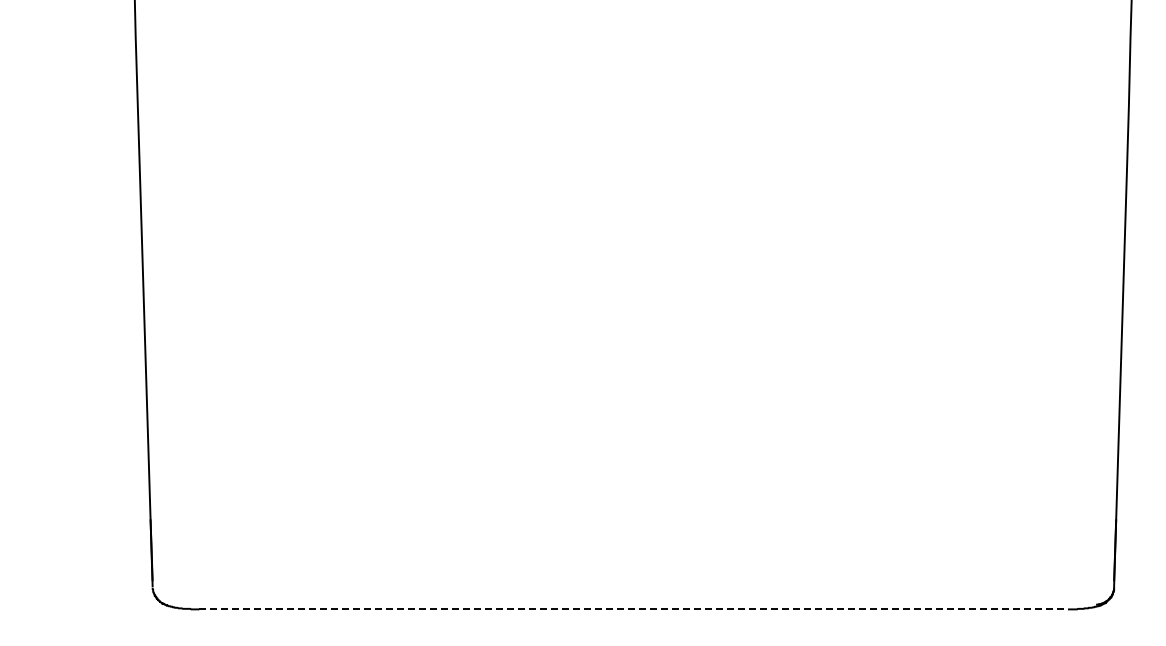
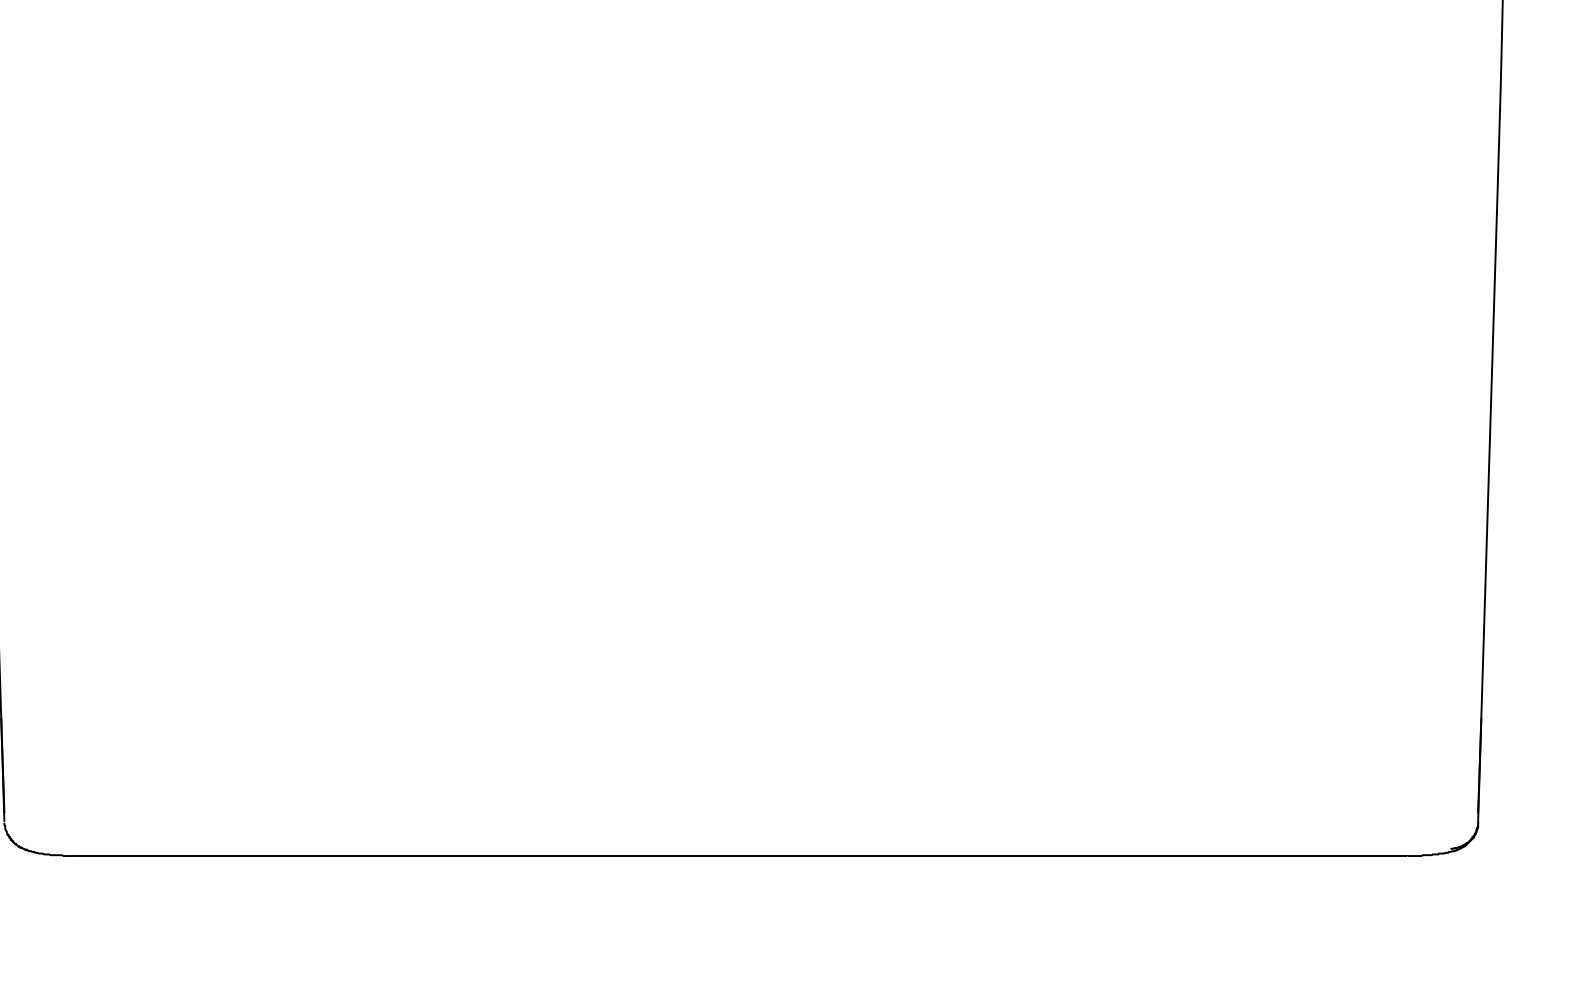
line: (633, 609) -> (741, 856), dashed -> solid

